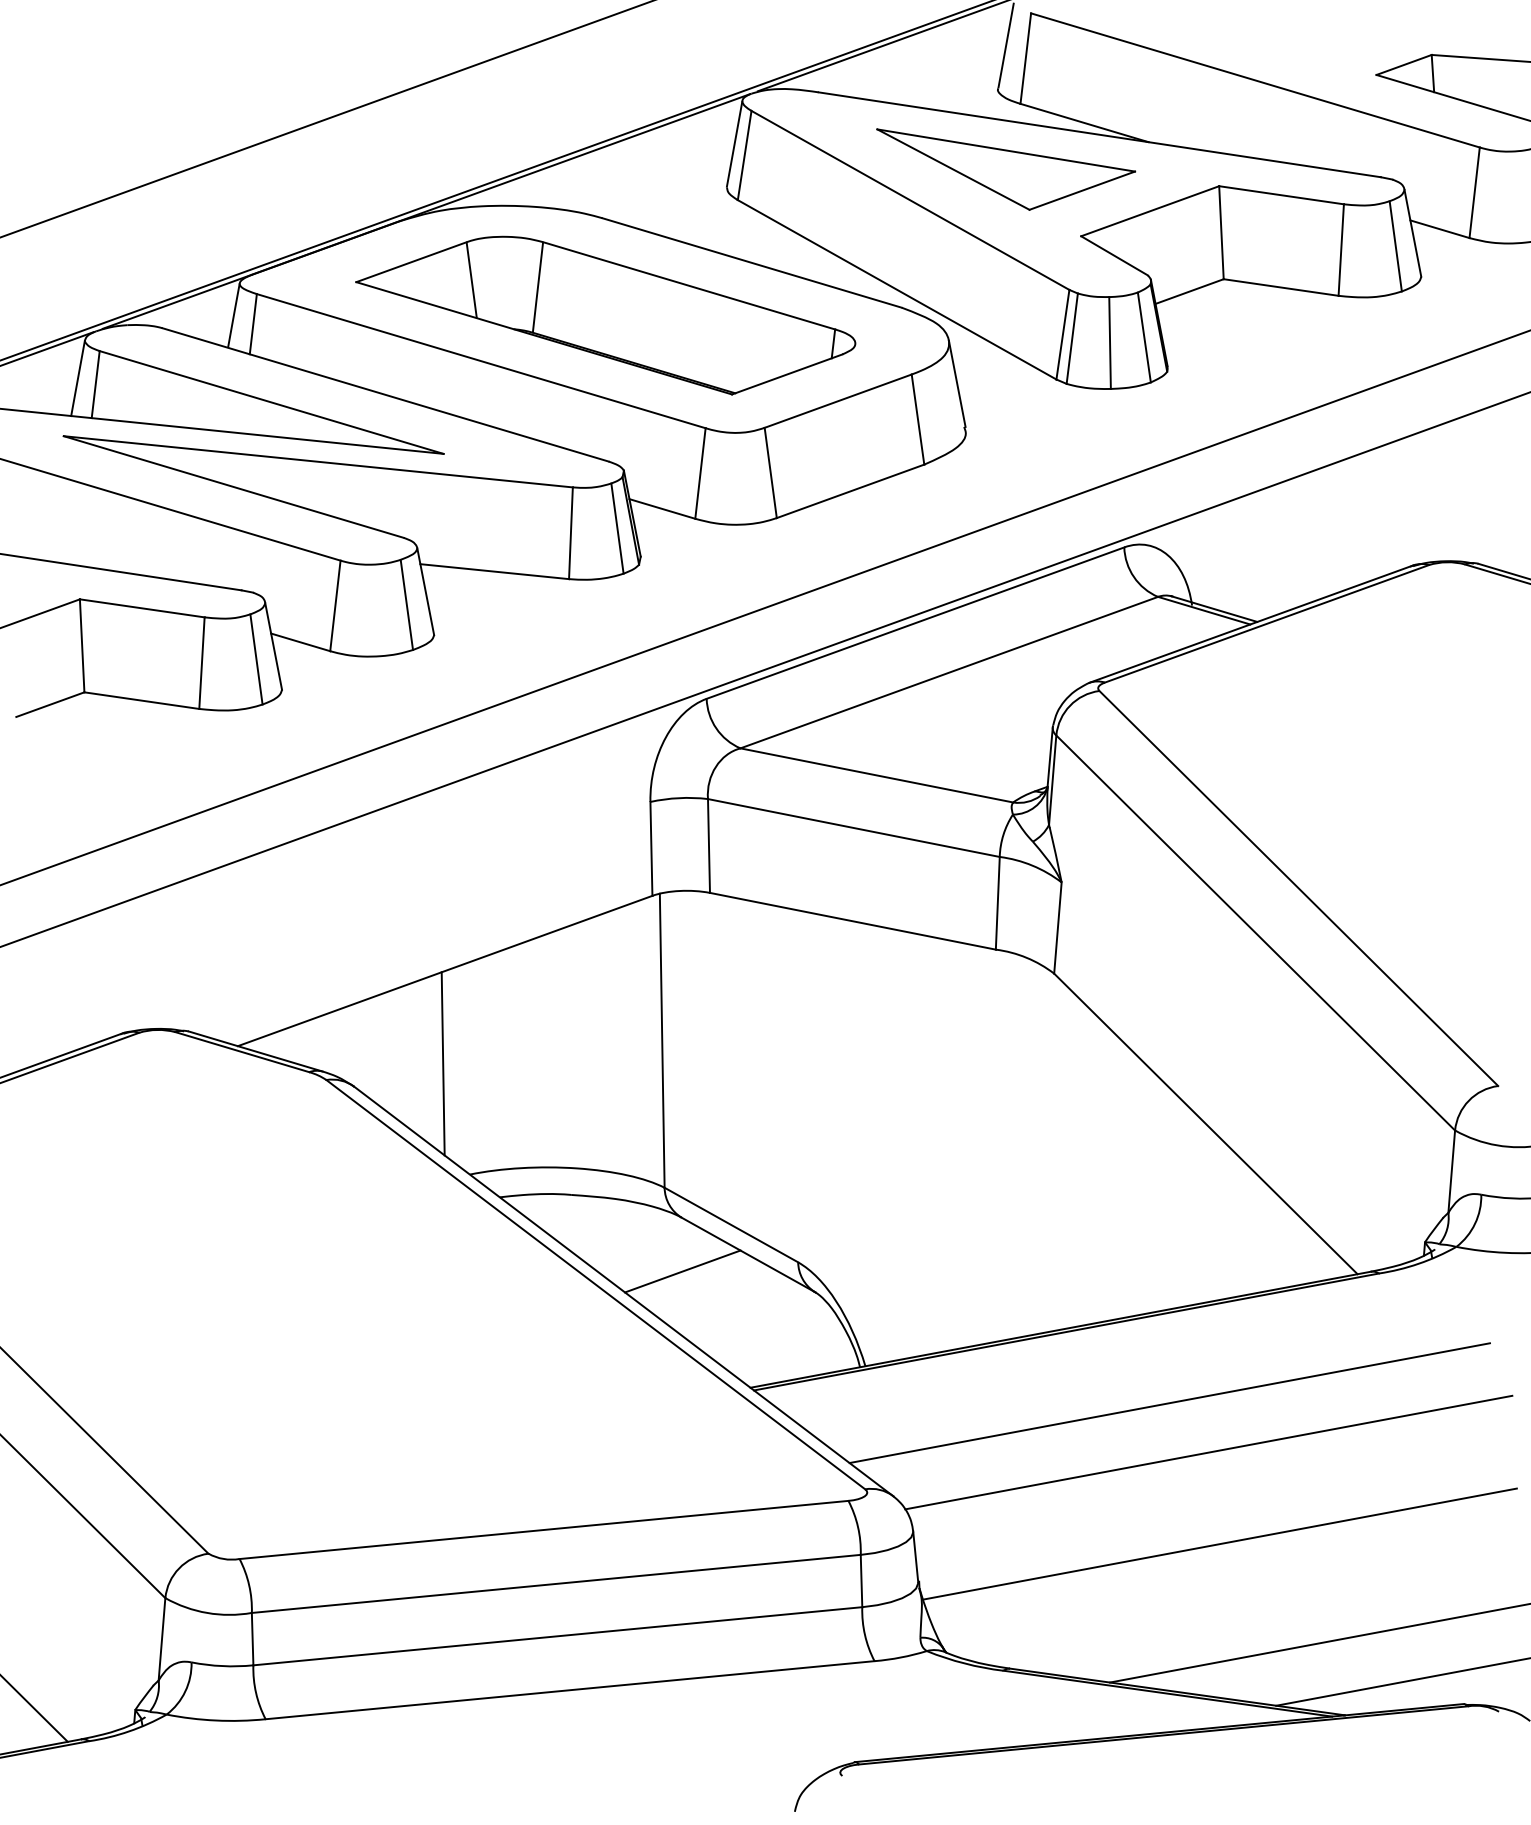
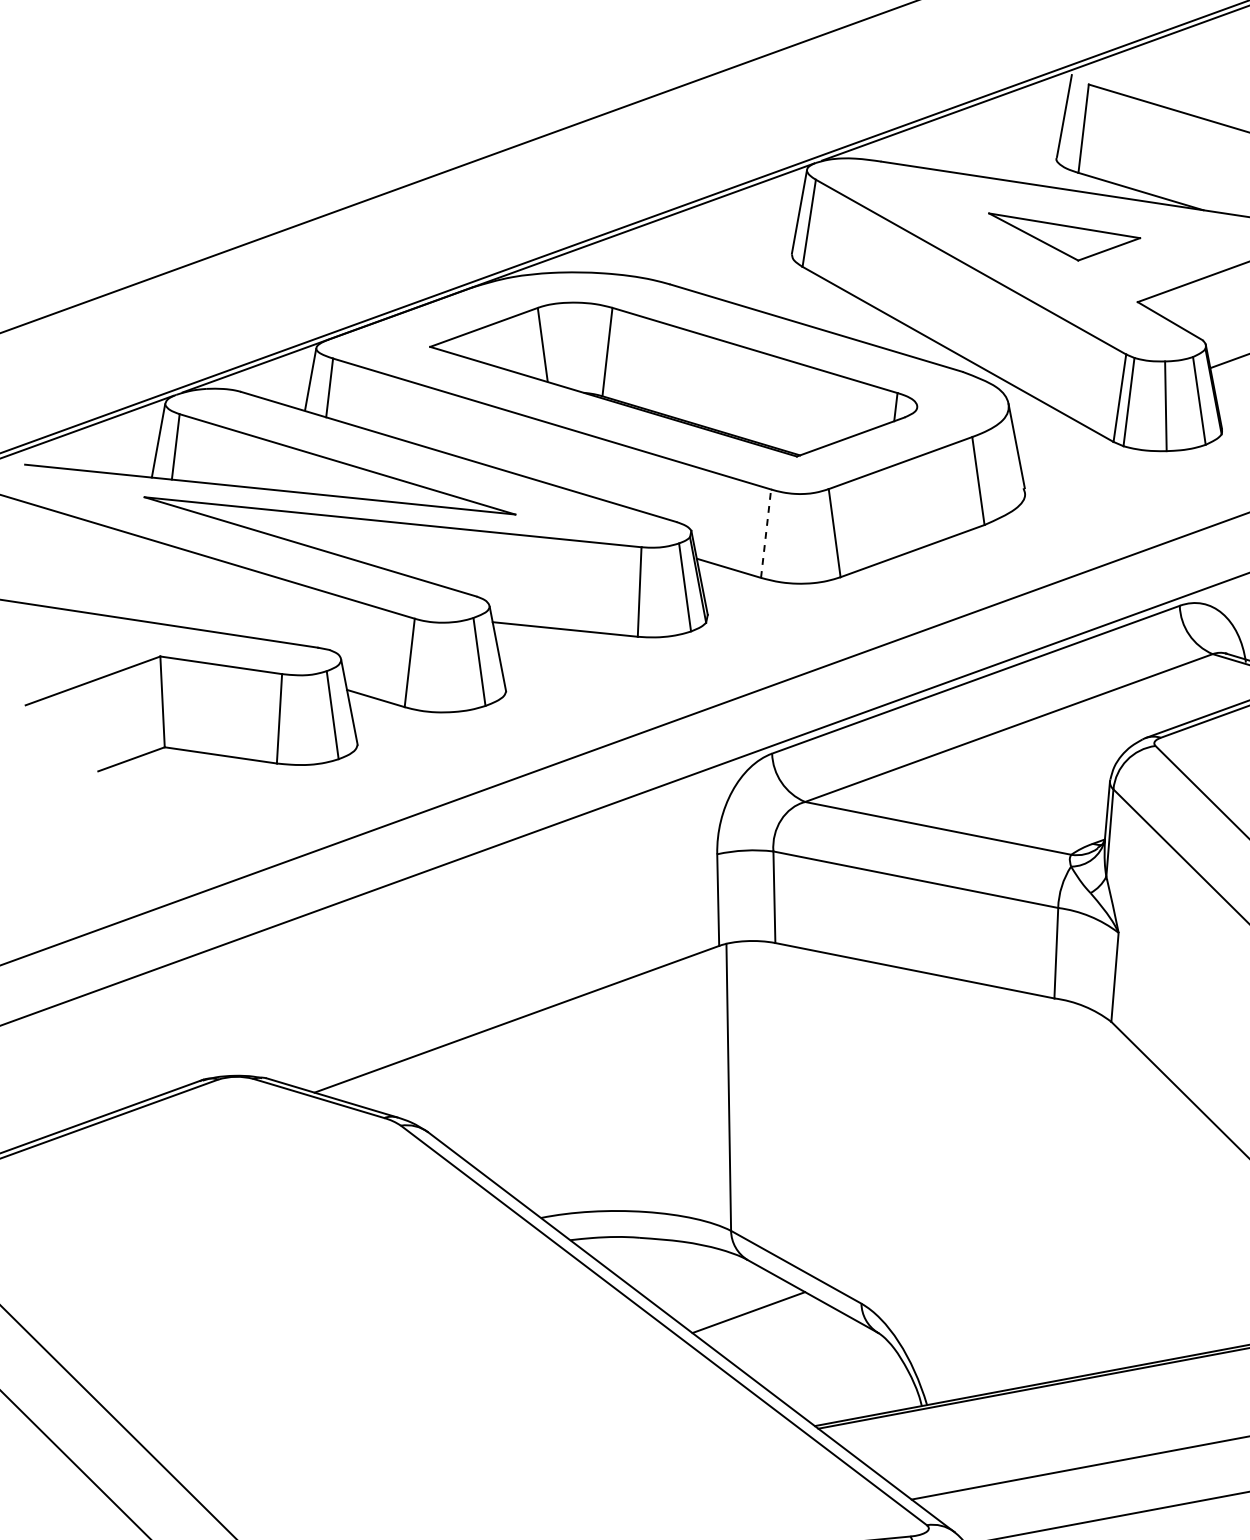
part: (1006, 169) -> (1064, 236), size x0.6
line: (700, 473) -> (766, 533), solid -> dashed
line: (442, 1063) -> (514, 1109), removed

